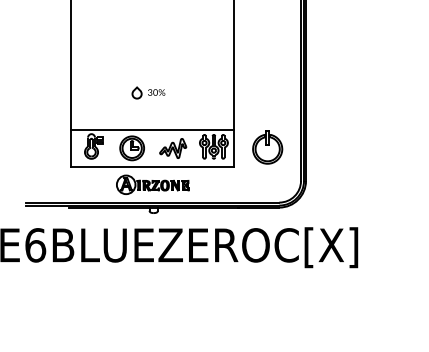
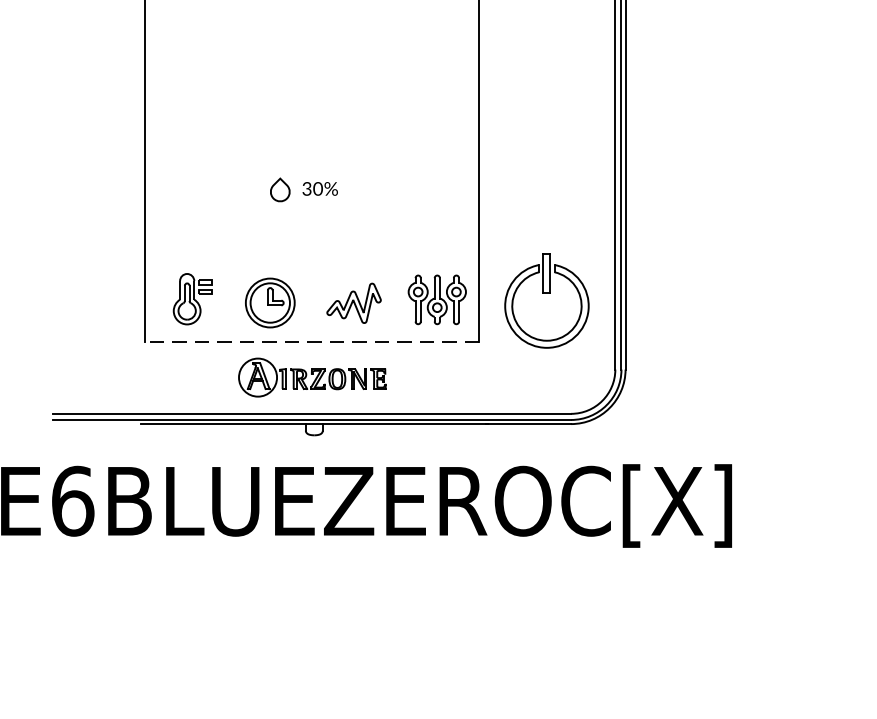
line: (152, 129) -> (311, 264), removed
part: (267, 147) -> (546, 301), size x1.4
line: (152, 167) -> (311, 342), solid -> dashed

